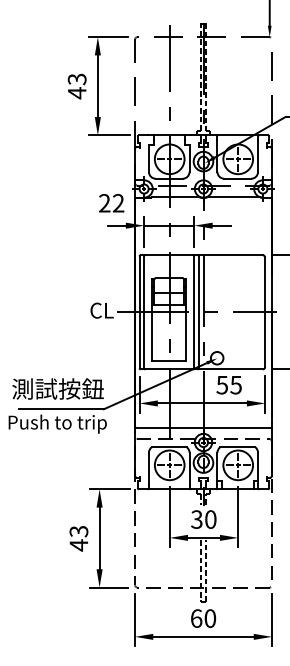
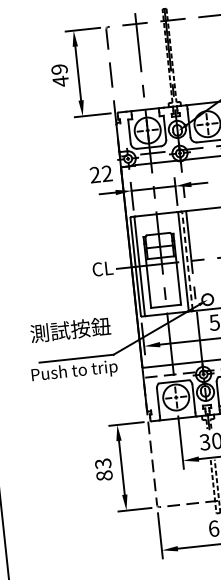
text: (77, 79) -> (59, 69), 43 -> 49
line: (198, 312) -> (187, 261), solid -> dashed
text: (57, 388) -> (69, 329), moved
text: (78, 545) -> (104, 475), 43 -> 83

